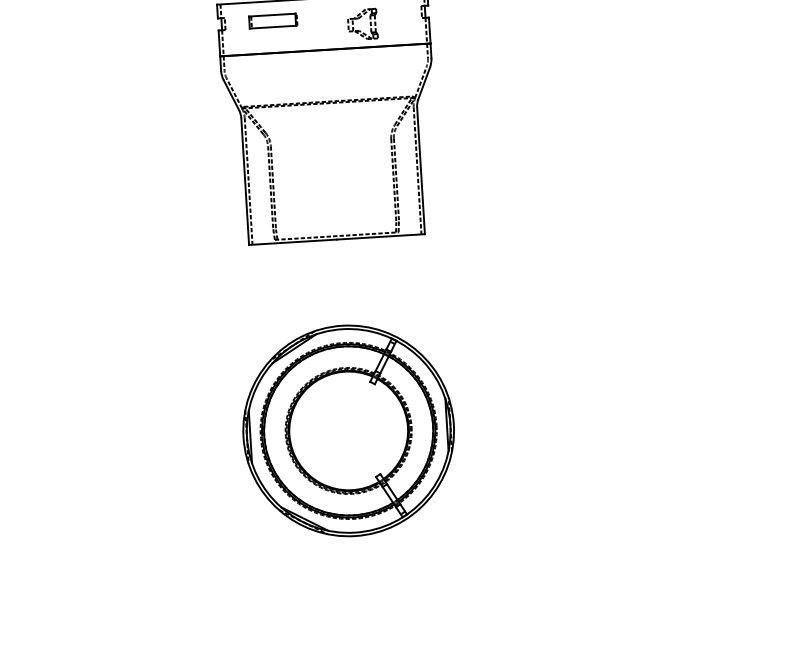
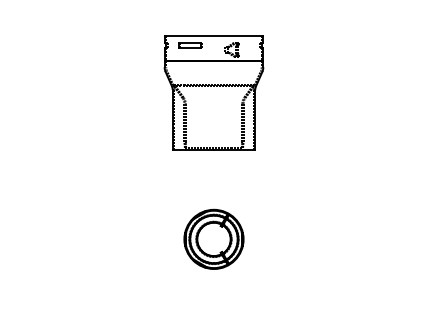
part: (347, 431) -> (213, 239), size x0.6

